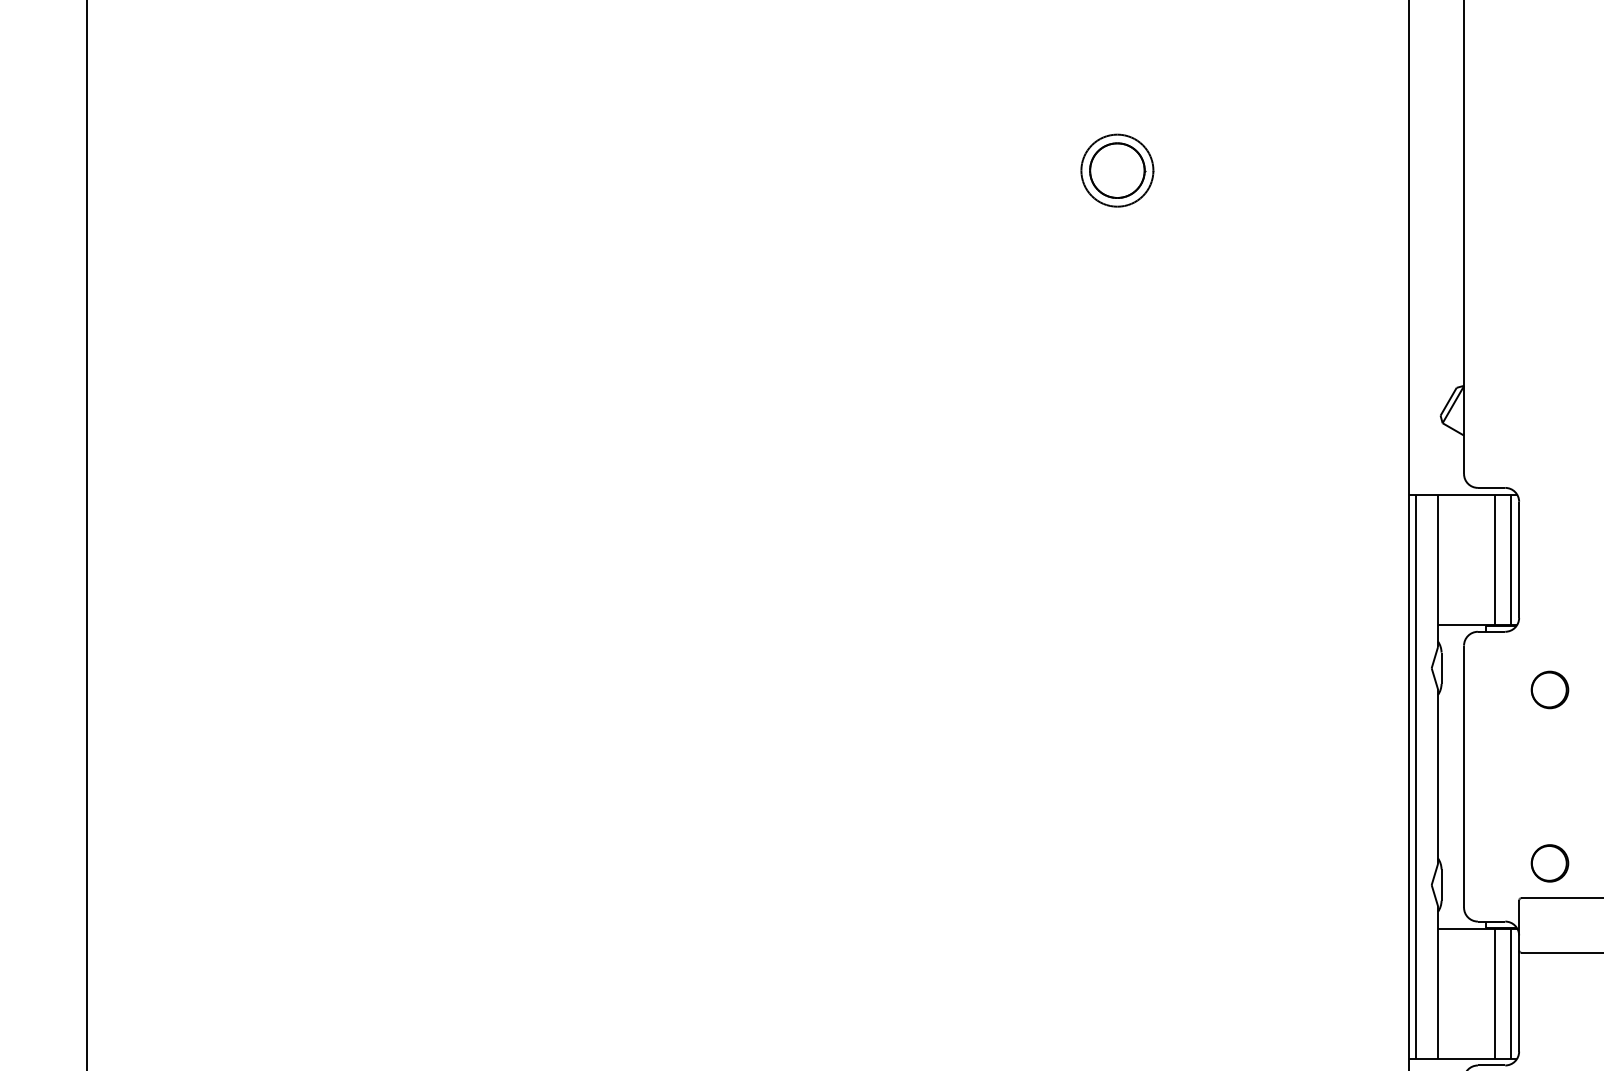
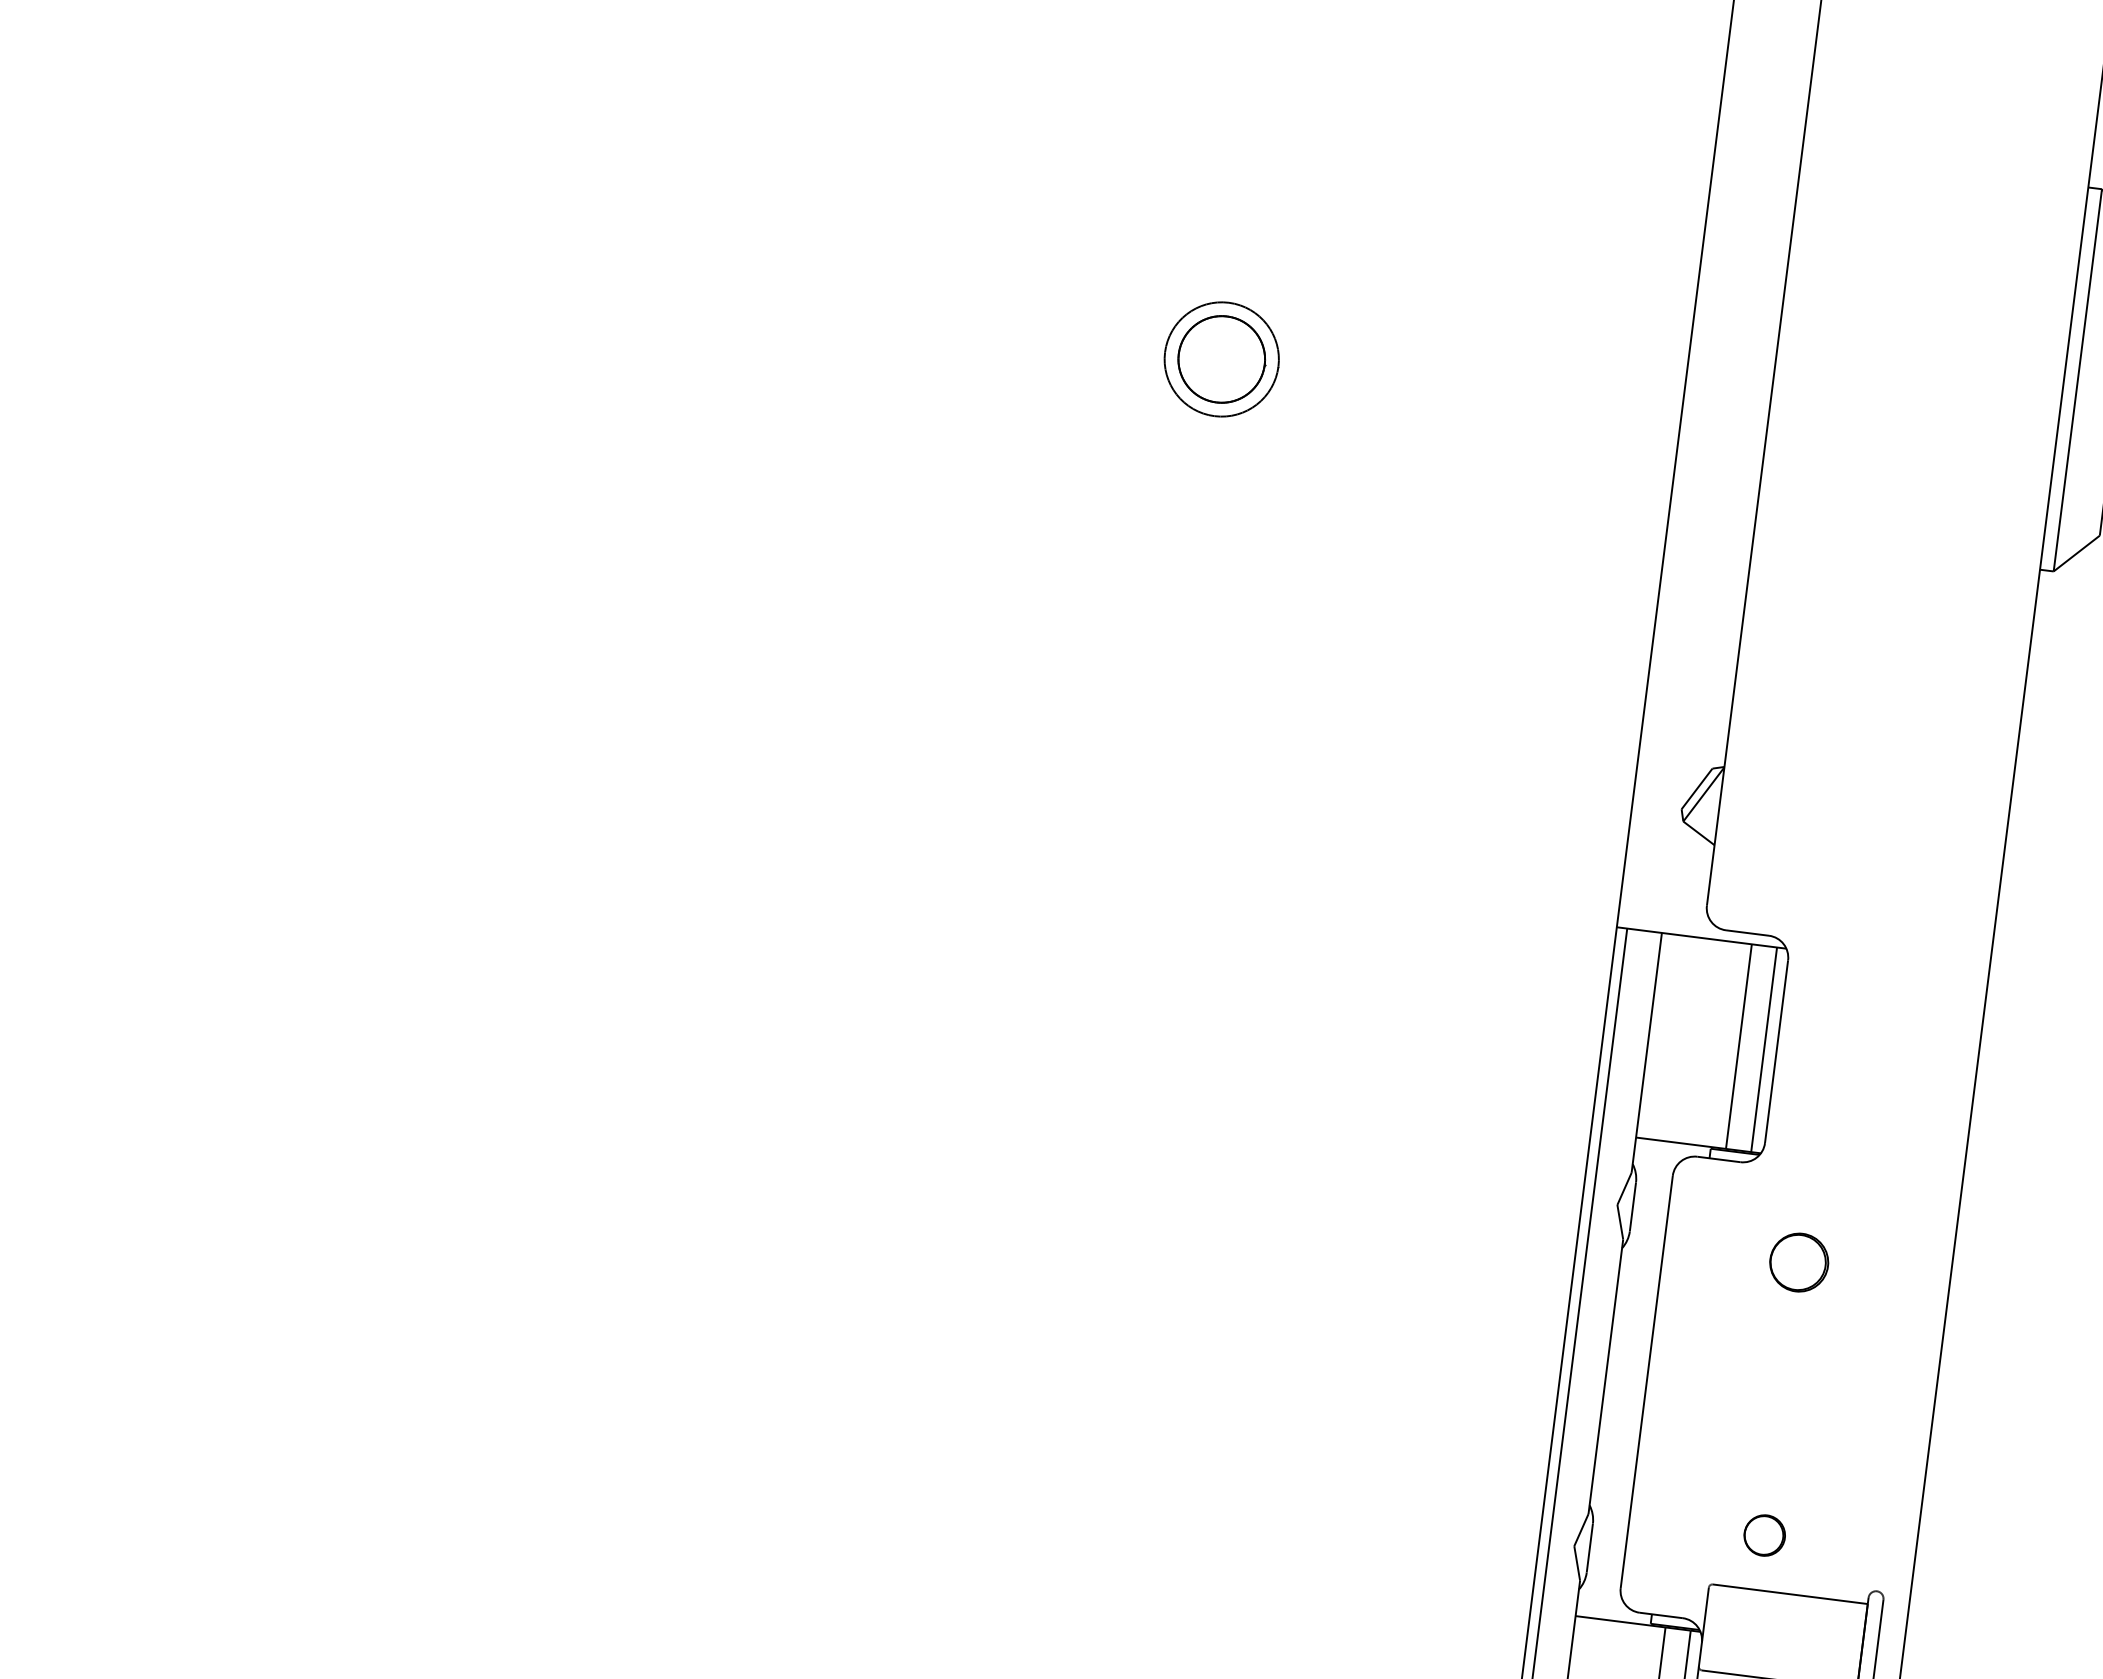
part: (1549, 863) -> (1763, 1535), size x0.7

